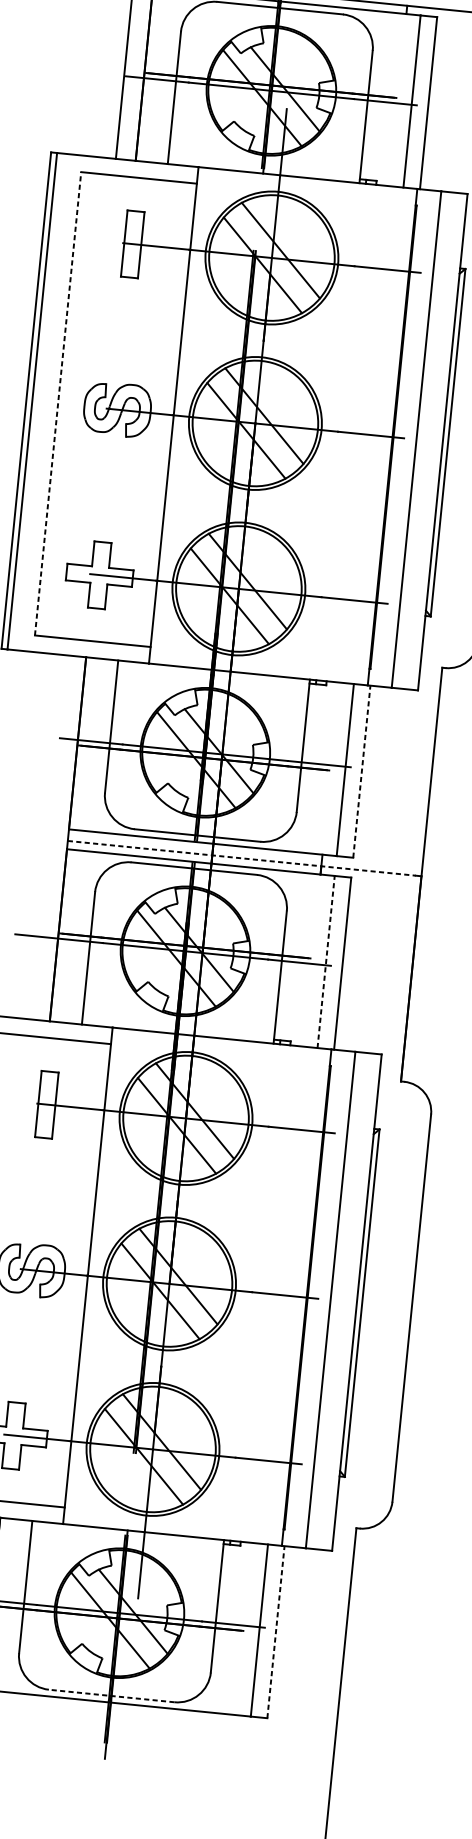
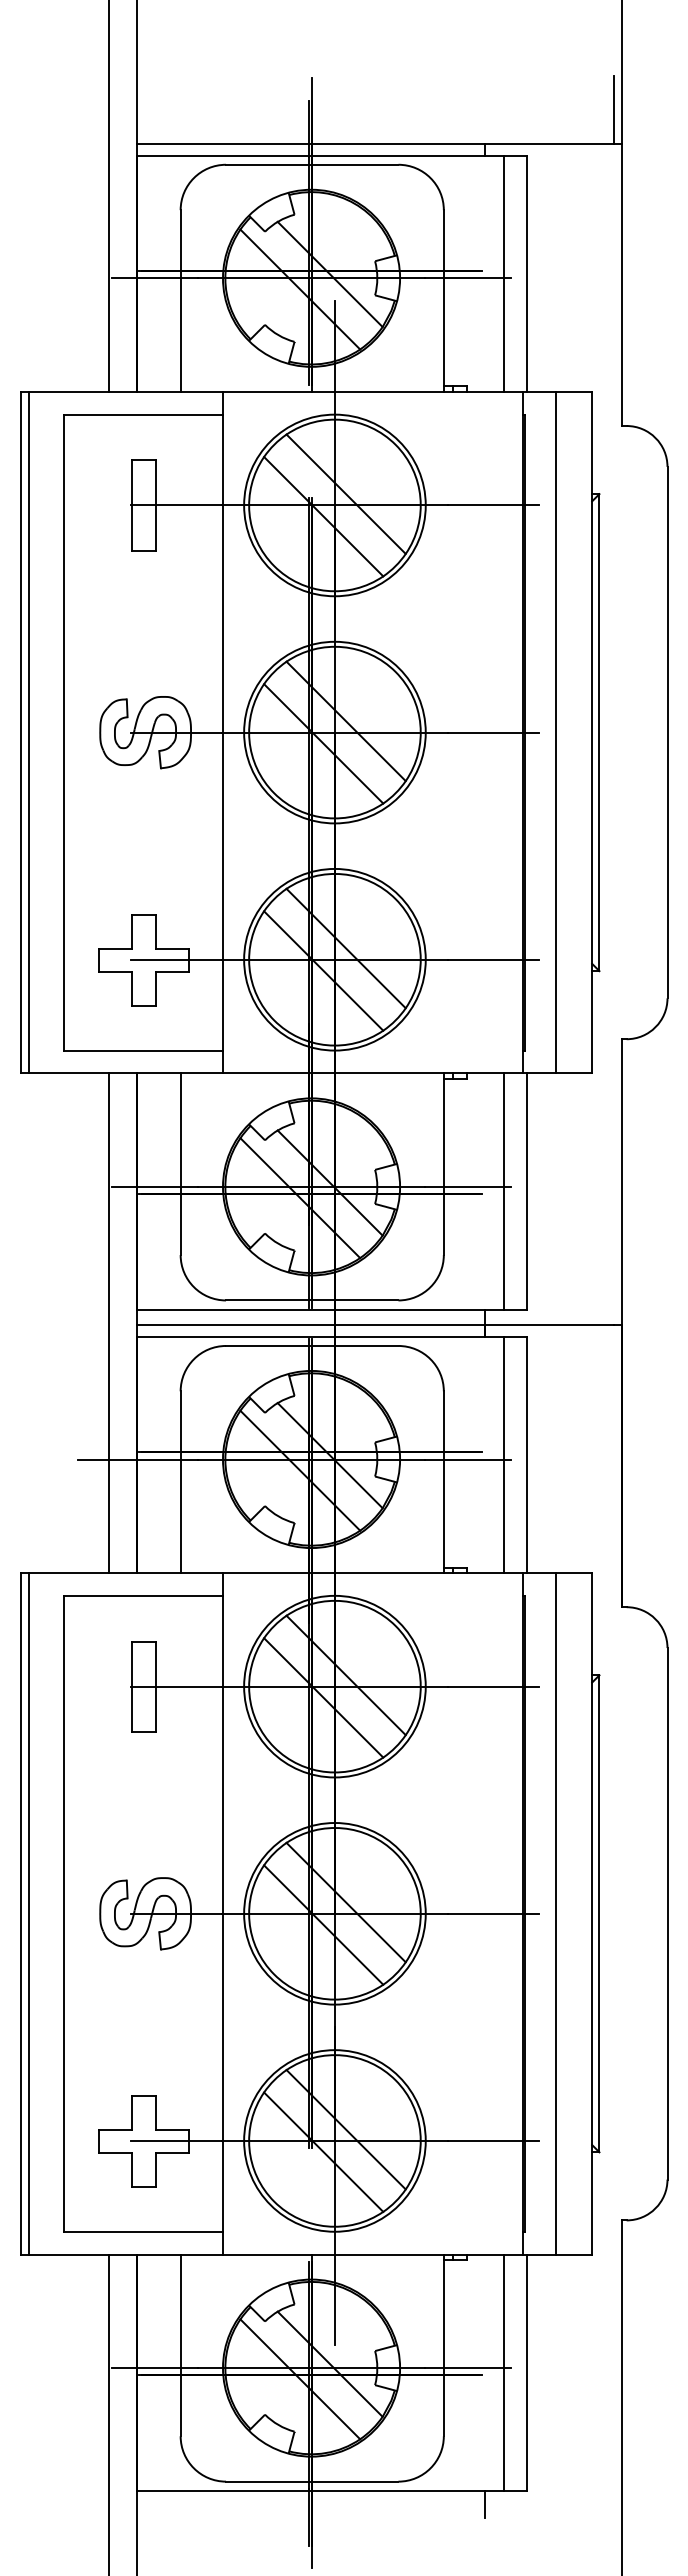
line: (58, 403) -> (64, 732), dashed -> solid
line: (361, 770) -> (526, 1190), dashed -> solid
line: (48, 837) -> (109, 1323), added
line: (241, 858) -> (375, 1325), dashed -> solid
line: (326, 961) -> (504, 1454), dashed -> solid
line: (275, 1632) -> (526, 2372), dashed -> solid
line: (111, 1695) -> (311, 2481), dashed -> solid
line: (235, 1725) -> (484, 2504), added

